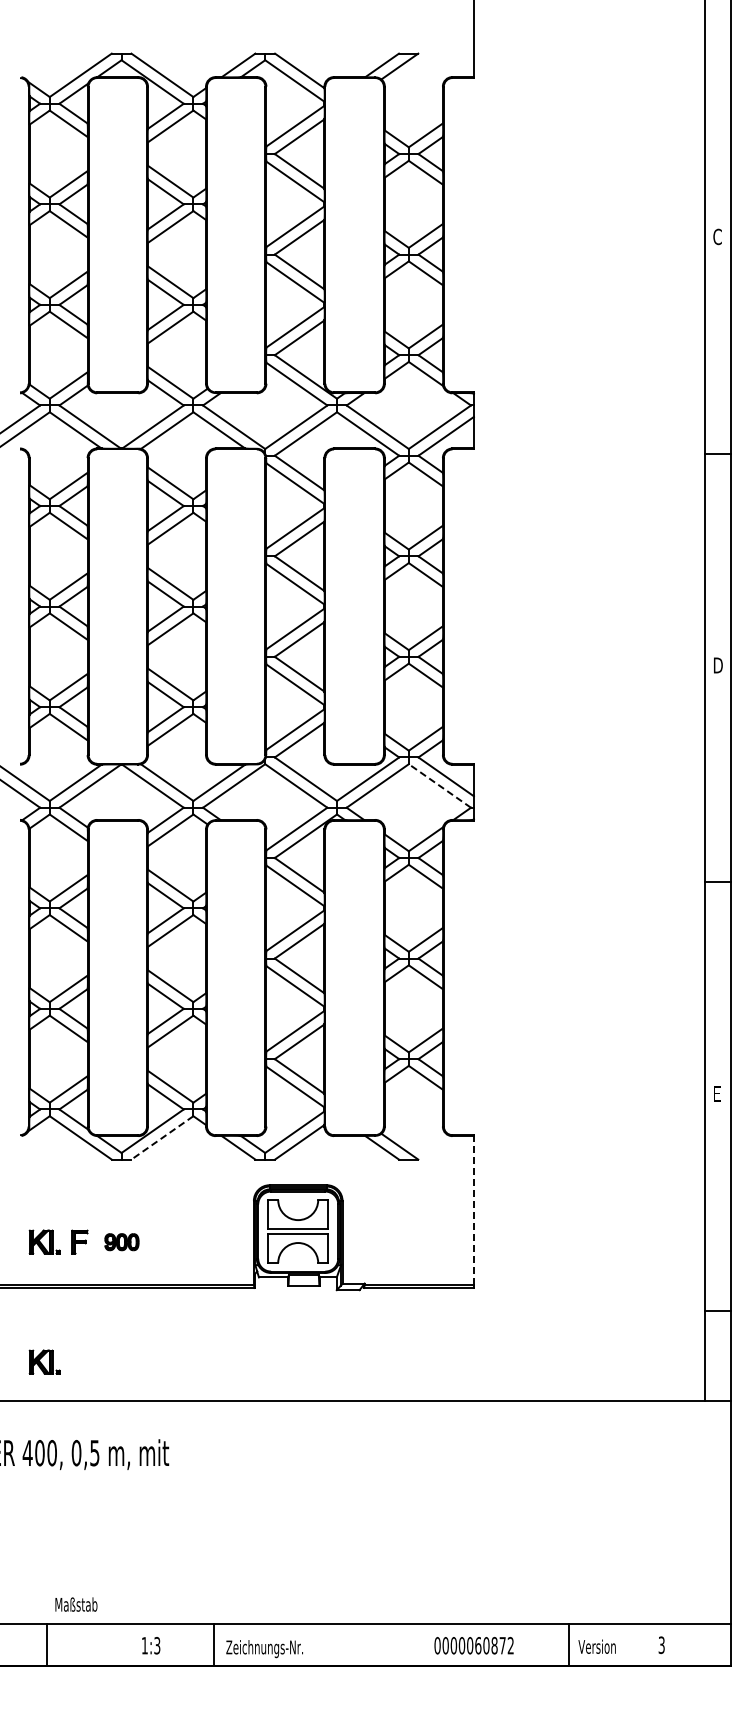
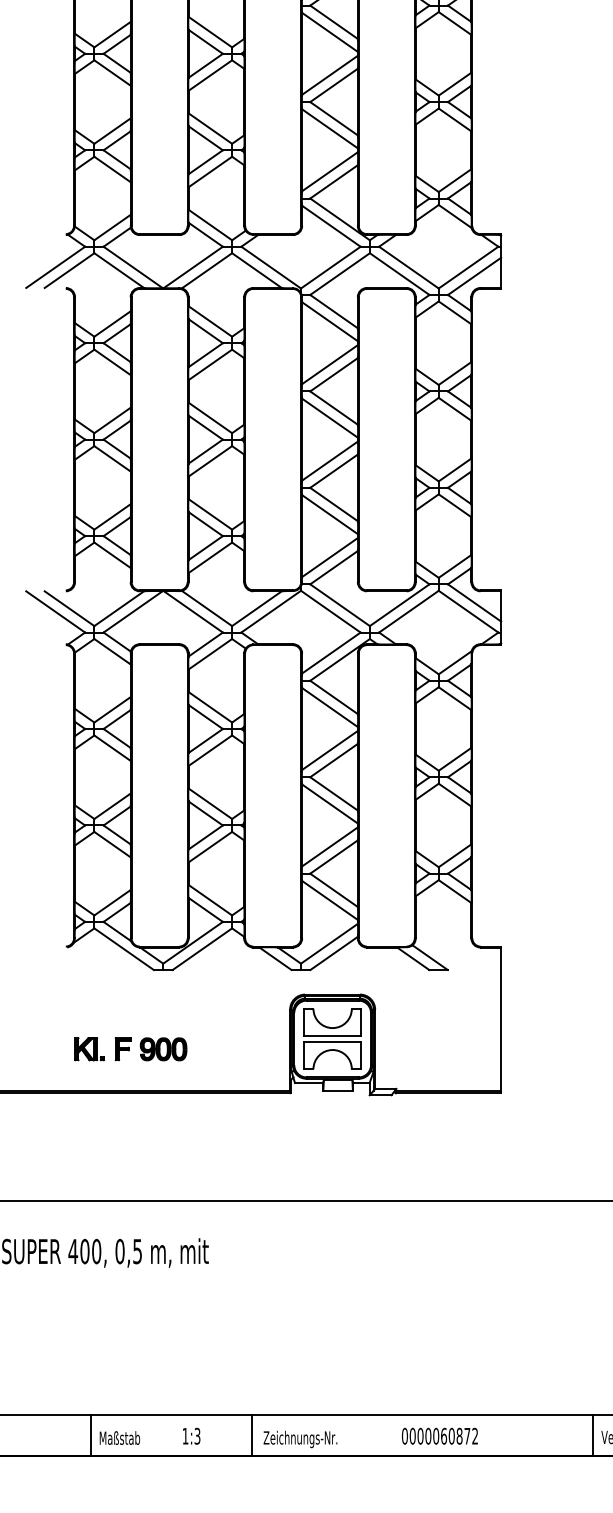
line: (439, 785) -> (468, 611), dashed -> solid
line: (162, 1137) -> (202, 948), dashed -> solid
line: (473, 1210) -> (500, 1018), dashed -> solid
part: (121, 1241) -> (163, 1048), size x1.43
part: (44, 1361) -> (89, 1163), removed
text: (76, 1604) -> (120, 1437), moved
text: (473, 1645) -> (439, 1436), moved

